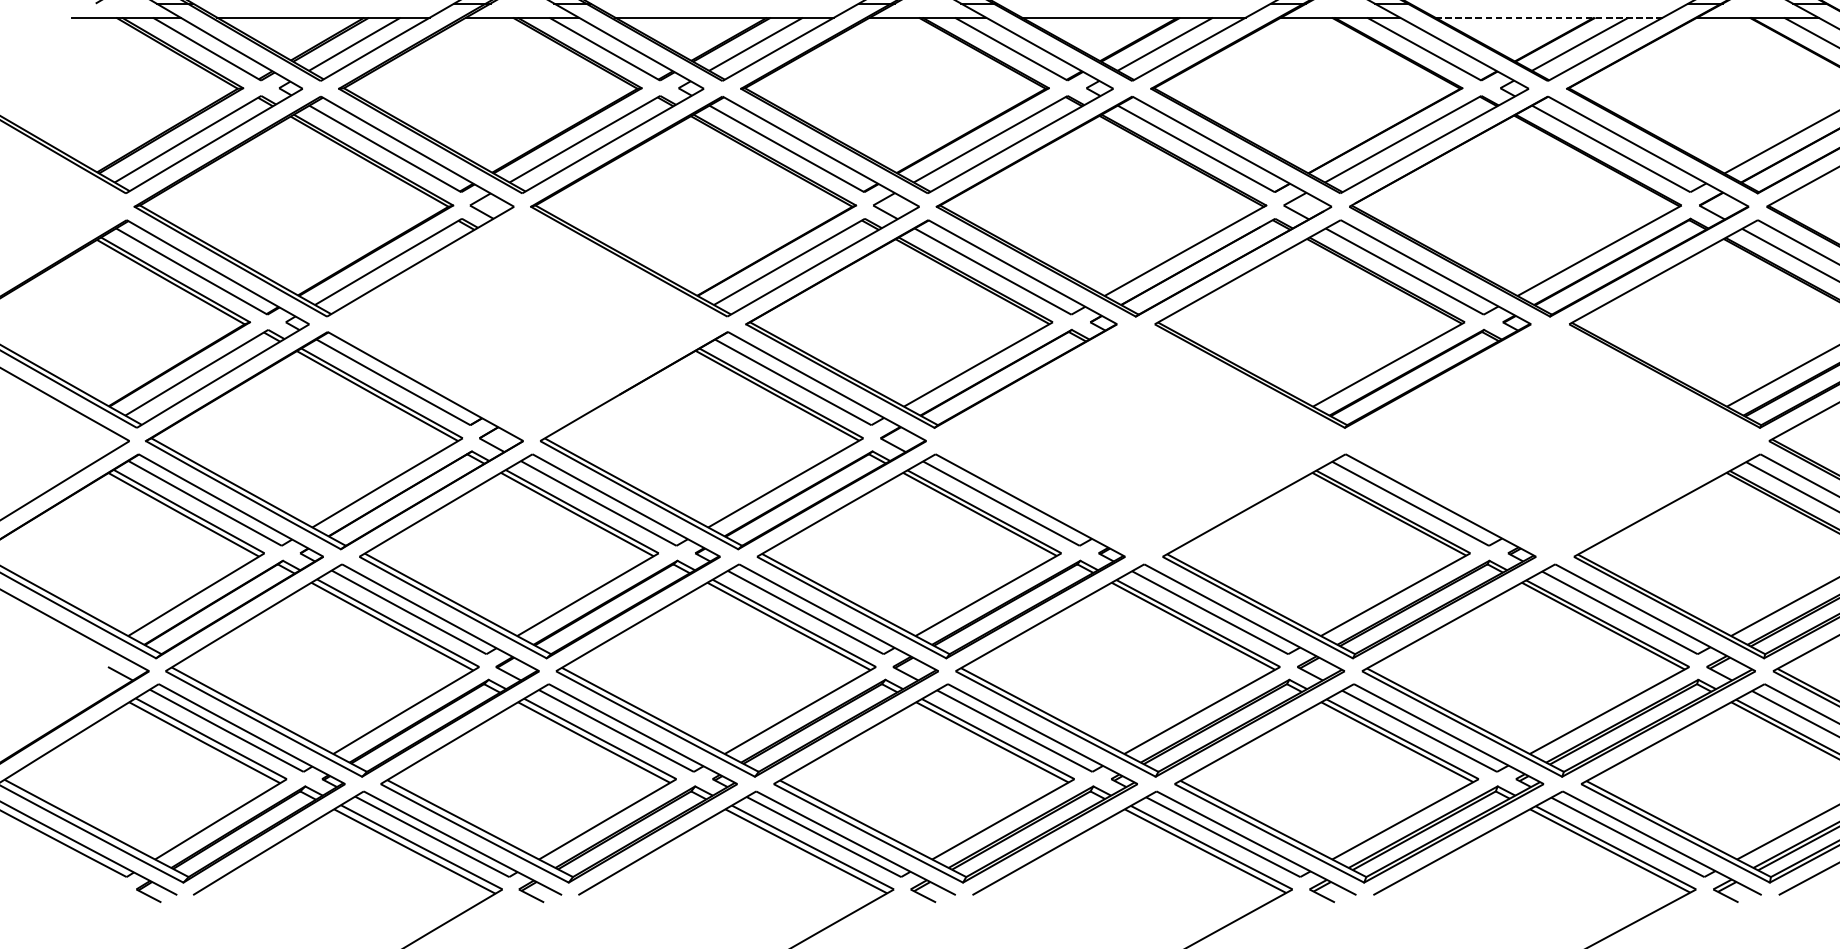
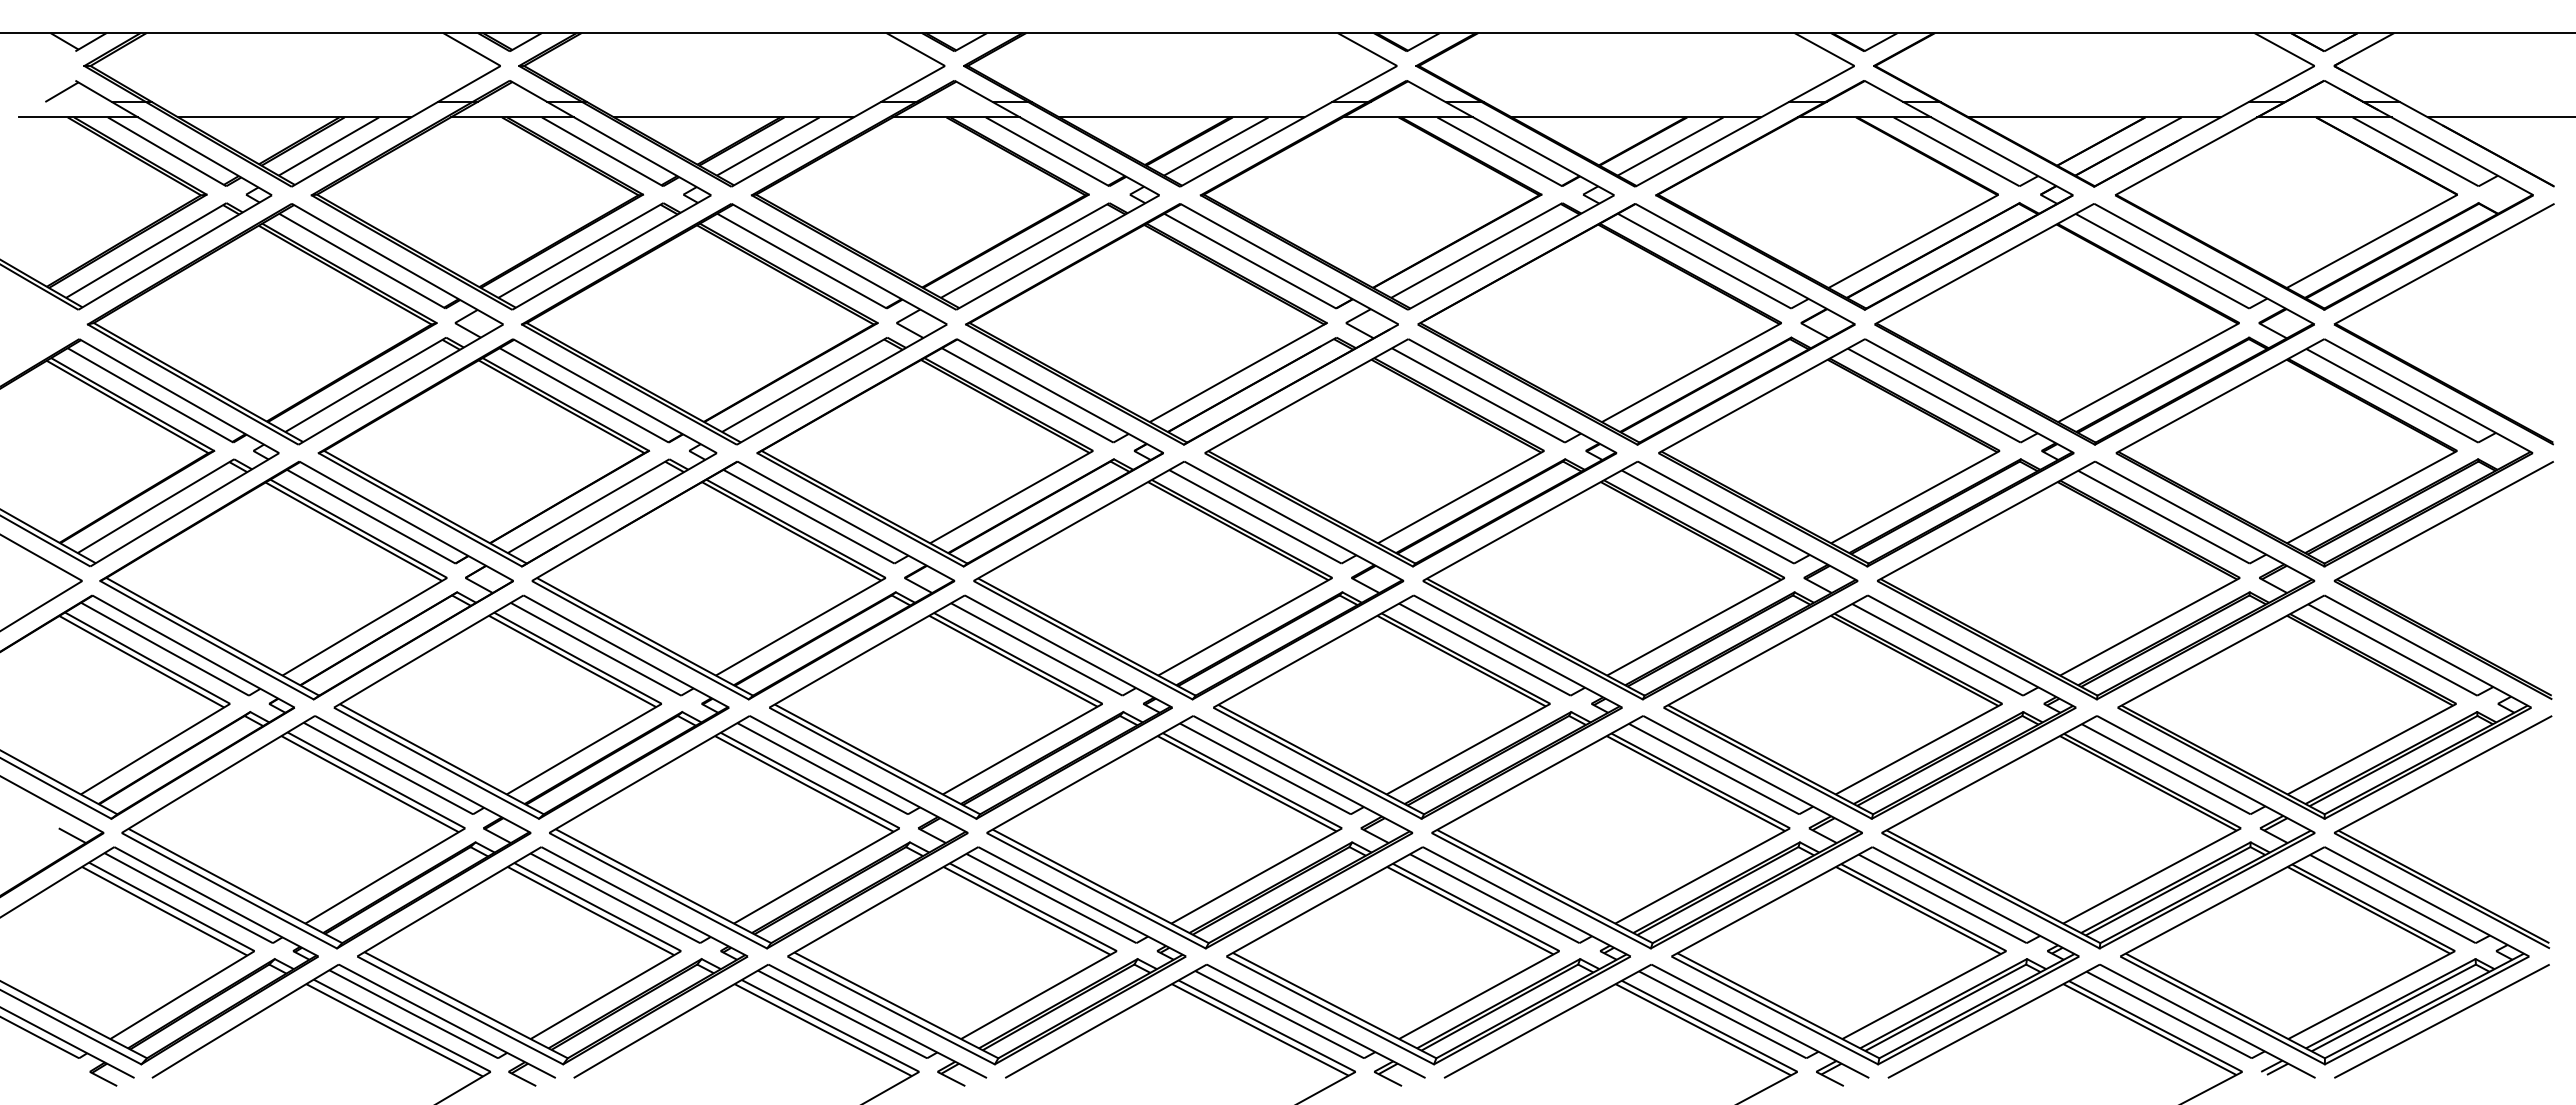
line: (1548, 17) -> (1635, 117), dashed -> solid
part: (527, 323) -> (517, 452), added
part: (1139, 440) -> (1188, 580), added
part: (1552, 440) -> (1640, 580), added

